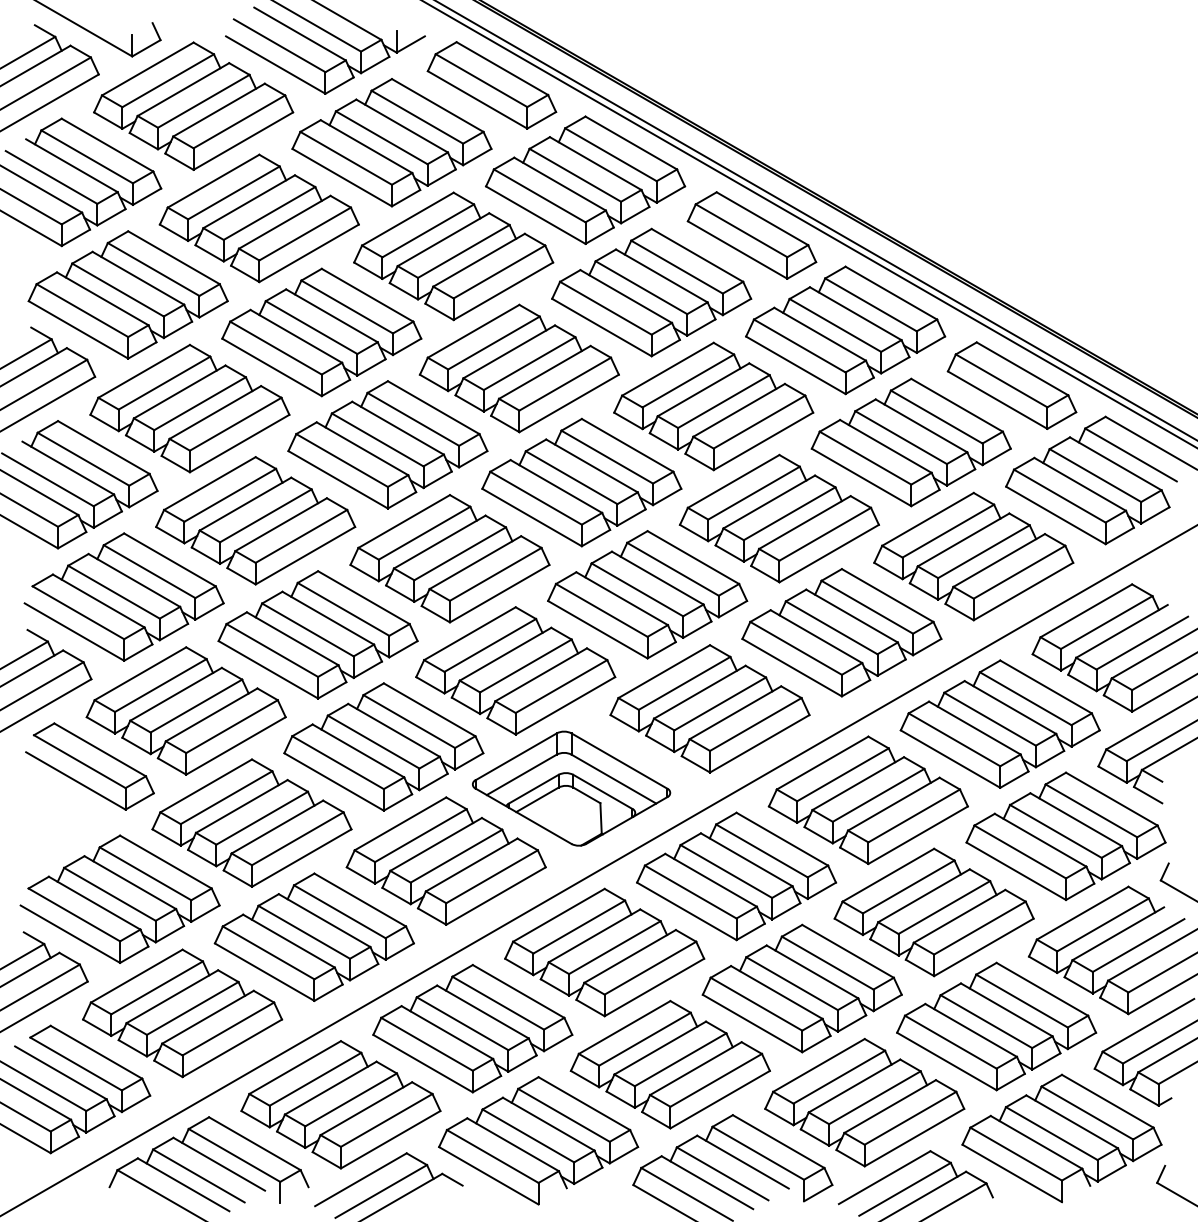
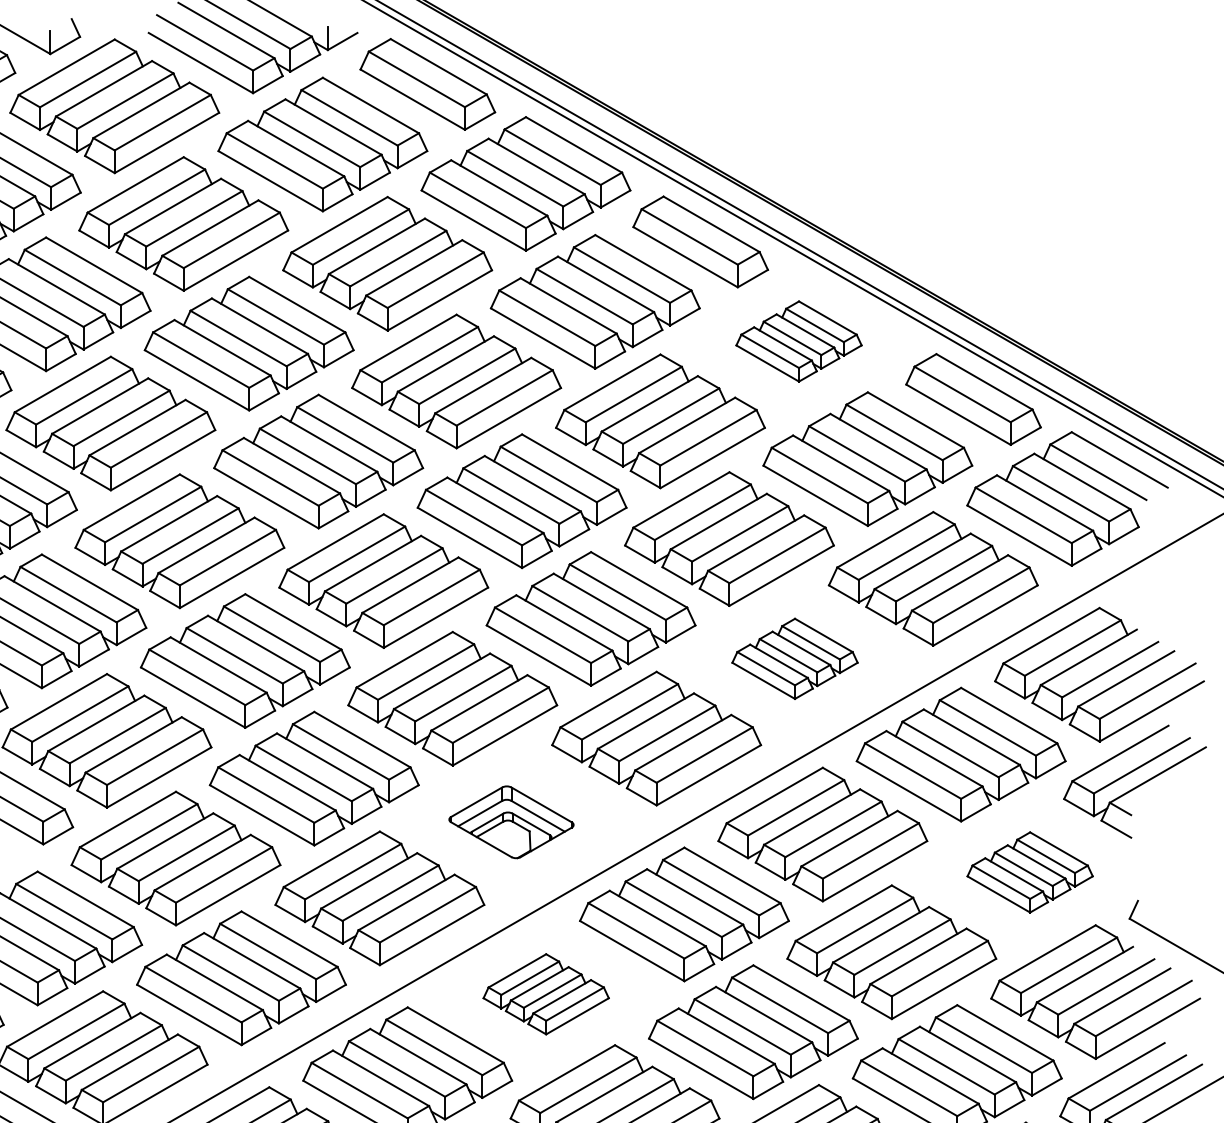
part: (845, 330) -> (798, 341), size x0.6
part: (841, 632) -> (794, 658), size x0.6
part: (571, 788) -> (511, 822), size x0.6
part: (1065, 836) -> (1029, 872), size x0.6
part: (604, 952) -> (545, 994), size x0.6

